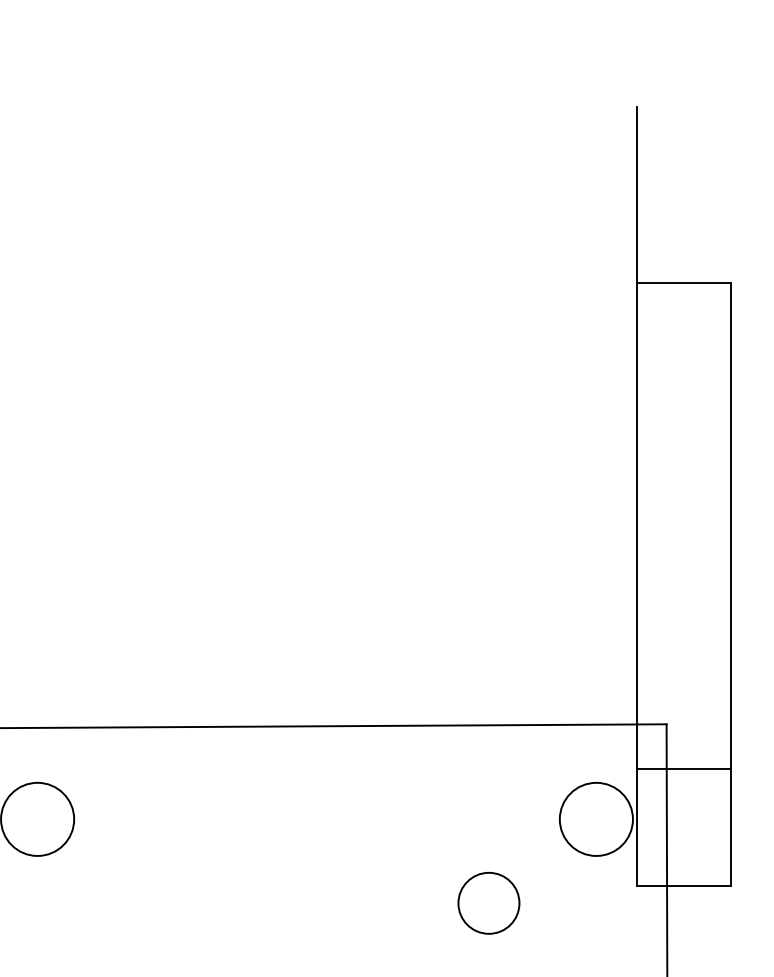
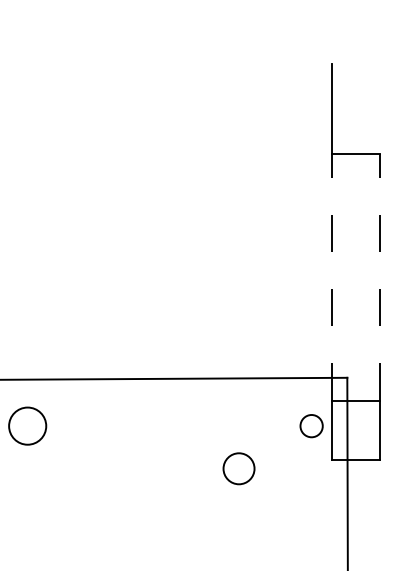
line: (637, 524) -> (332, 276), solid -> dashed
line: (731, 524) -> (380, 276), solid -> dashed
circle: (596, 818) -> (311, 425), size x0.6
circle: (487, 902) -> (238, 468), moved

